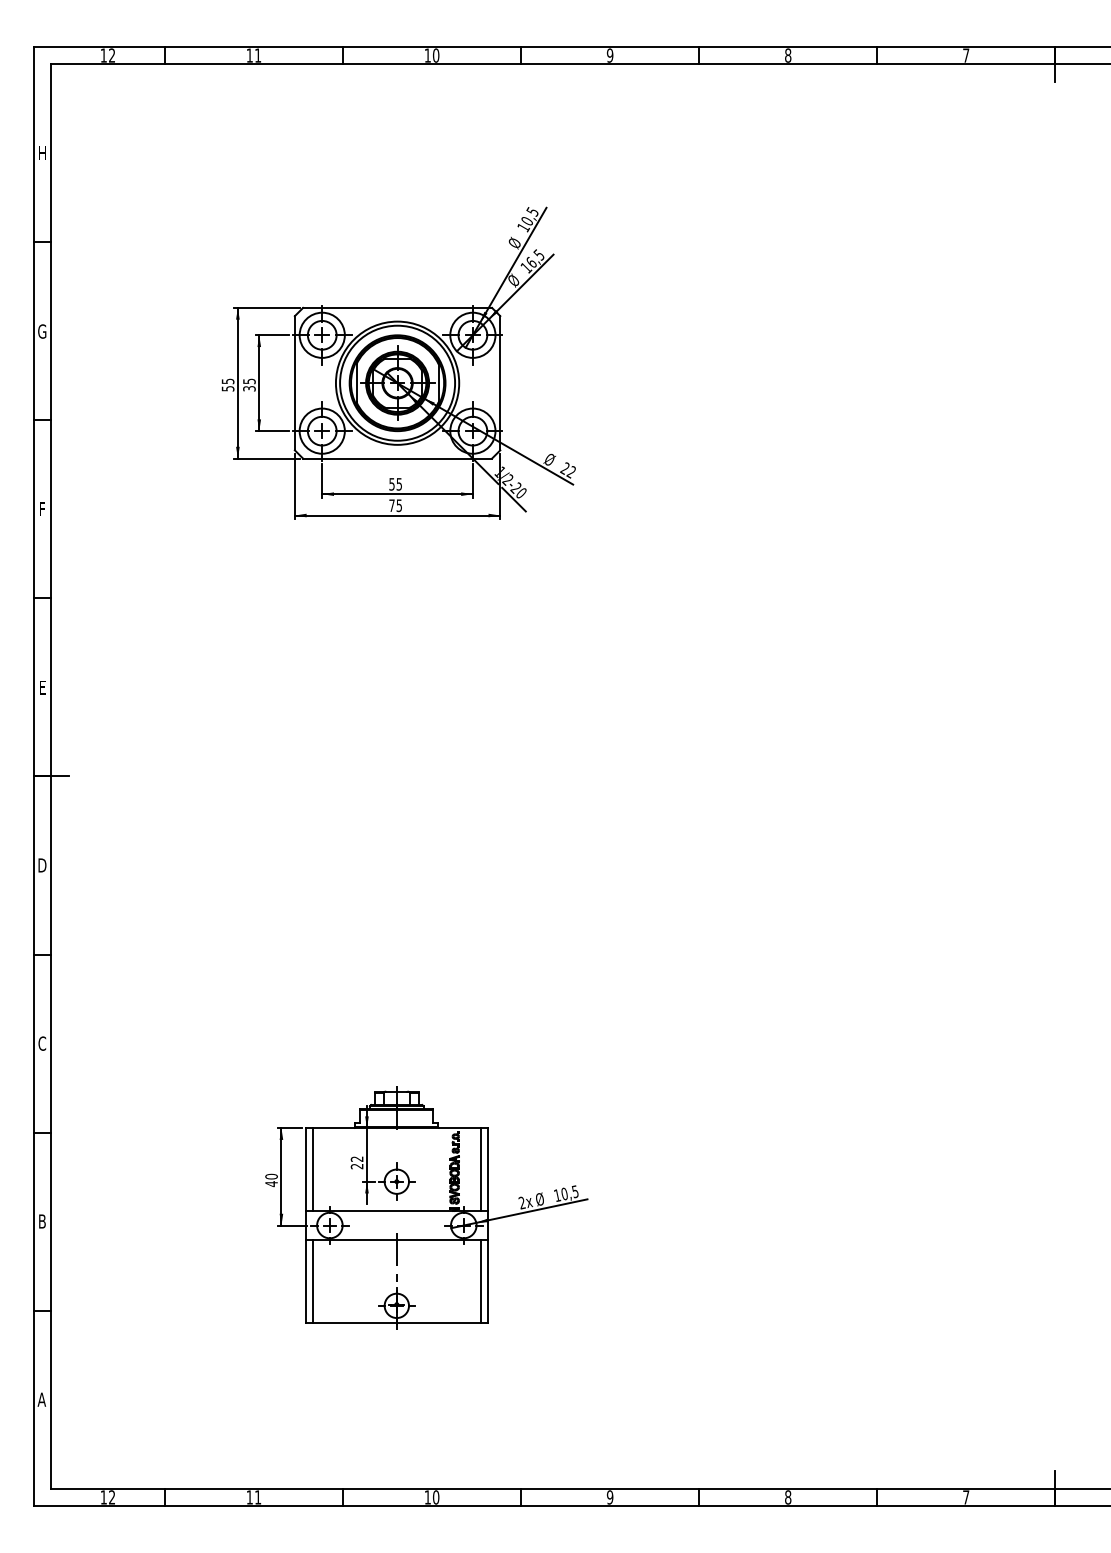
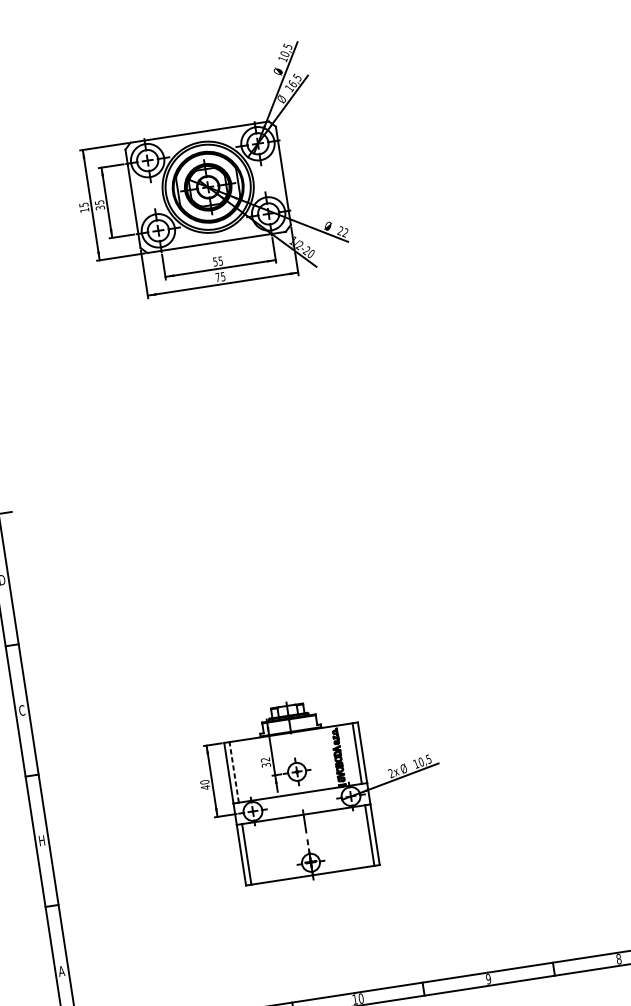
text: (227, 388) -> (84, 210), 55 -> 15
text: (357, 1166) -> (266, 765), 22 -> 32
line: (312, 1169) -> (233, 772), solid -> dashed
text: (42, 1221) -> (42, 840), B -> H

